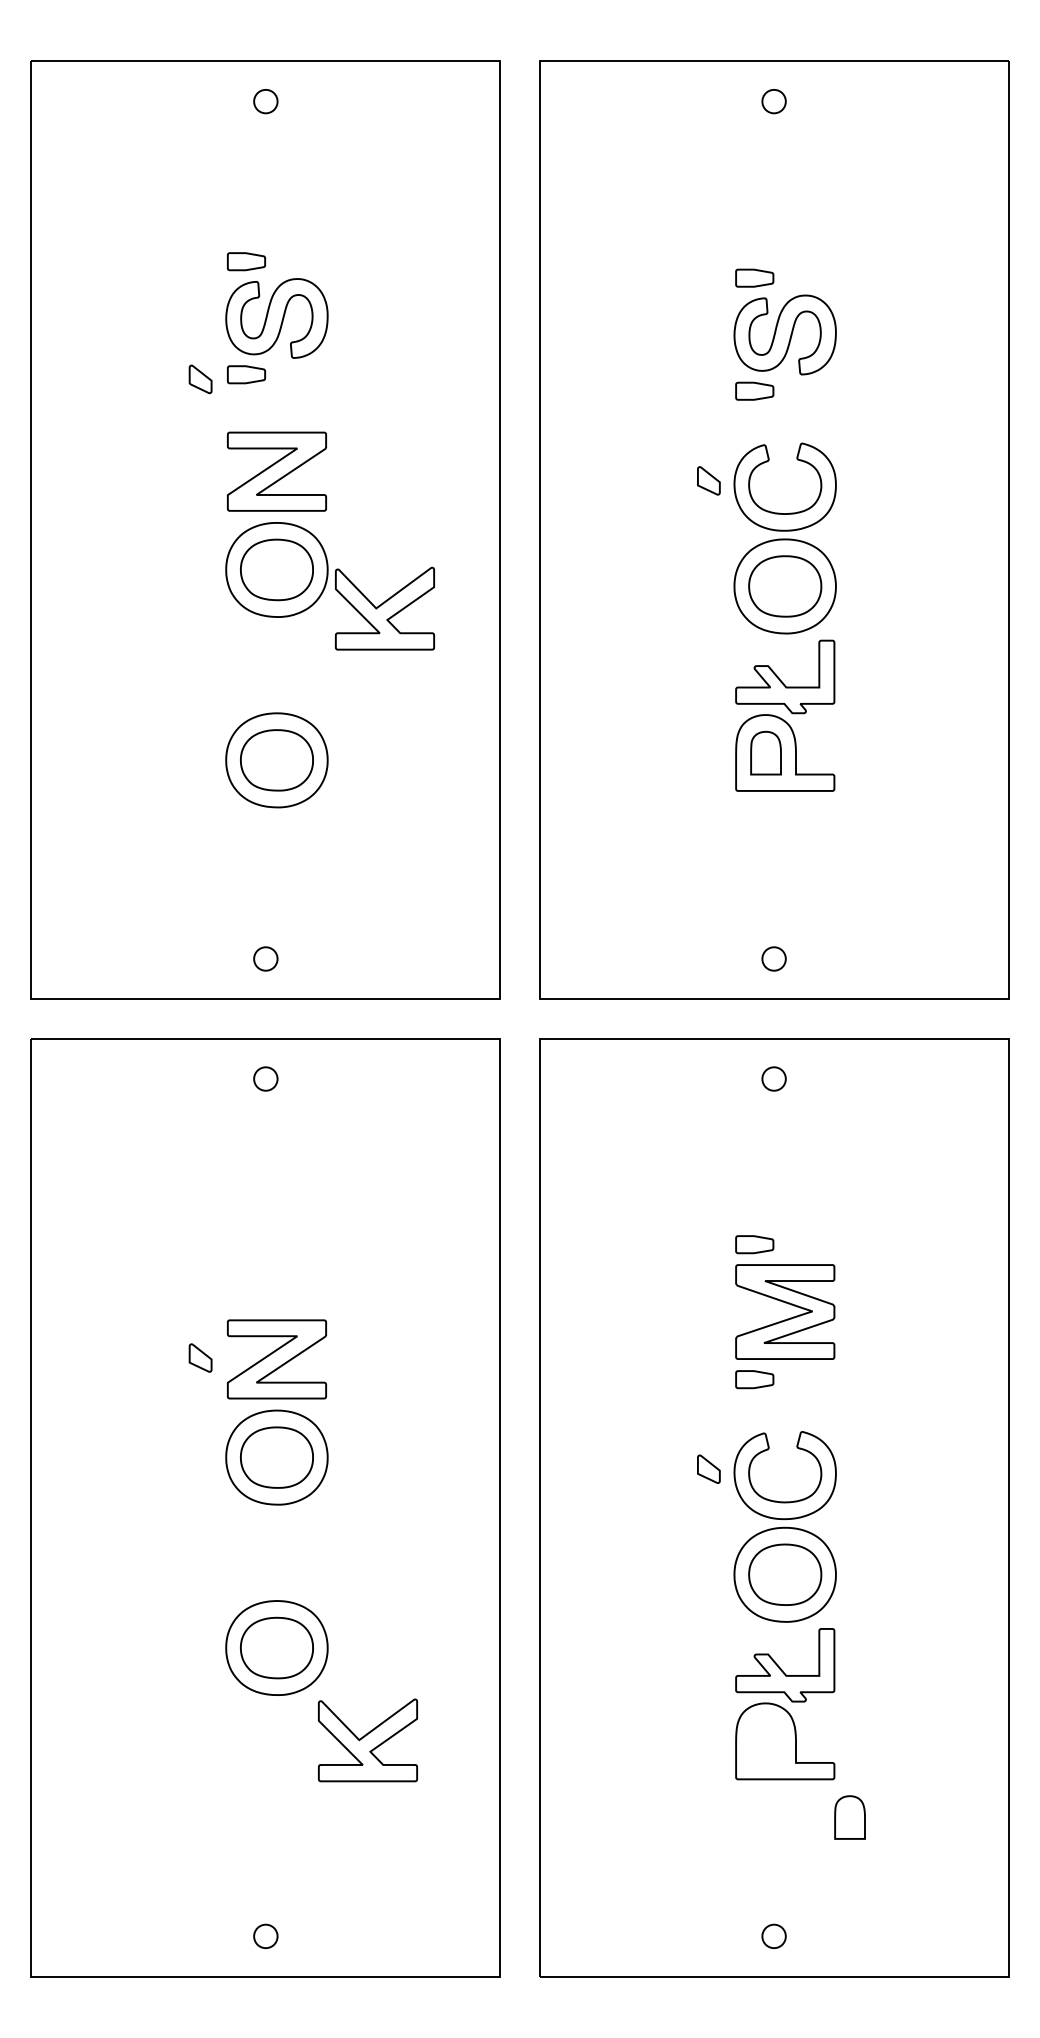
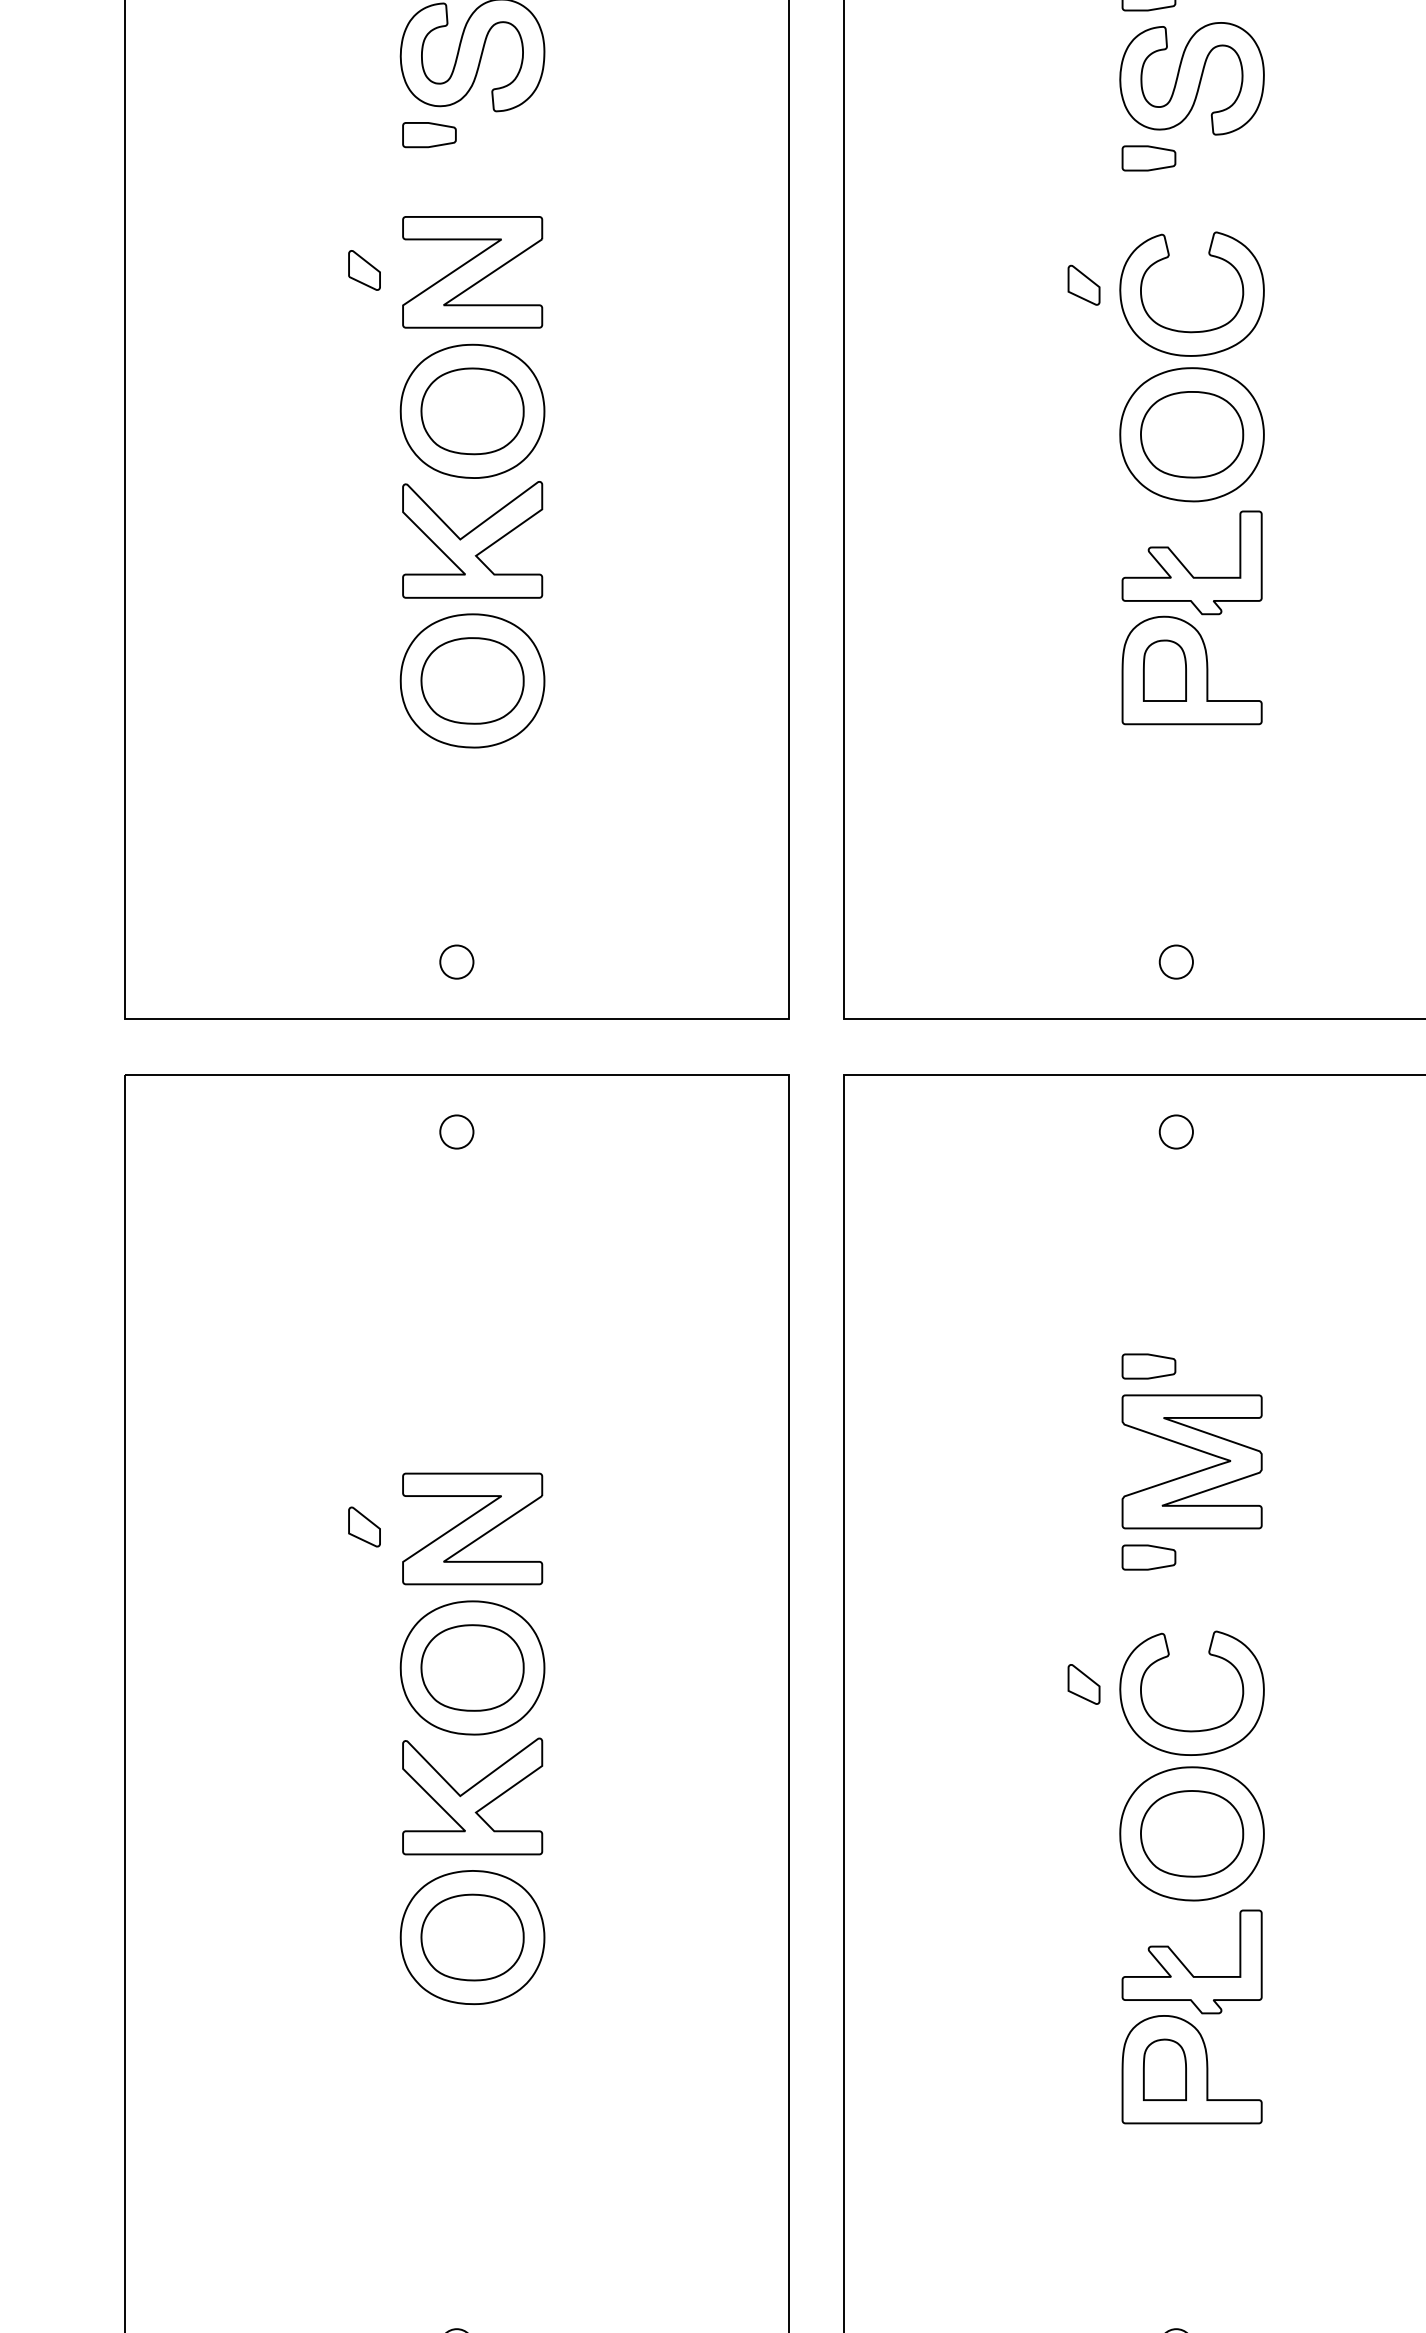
part: (200, 379) -> (364, 270), moved
part: (384, 608) -> (471, 539), moved
part: (367, 1740) -> (471, 1796), moved
part: (849, 1817) -> (1164, 2069), moved

